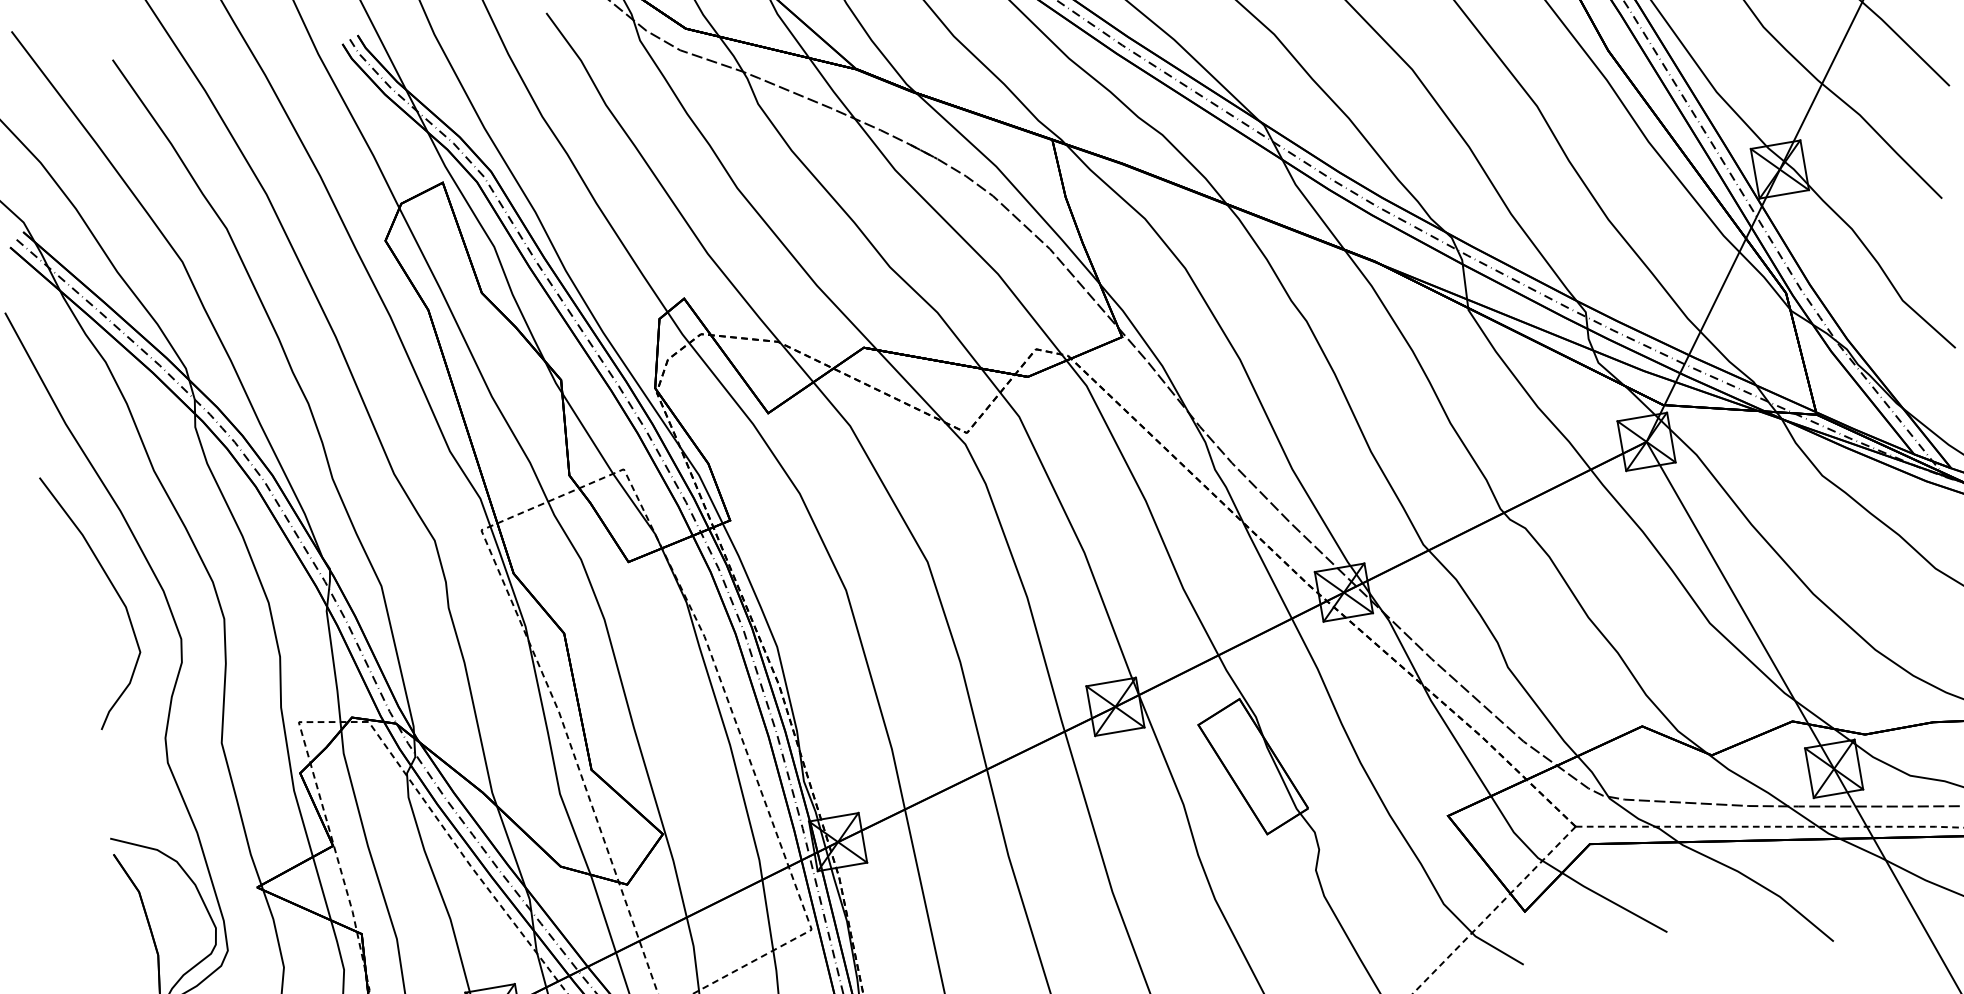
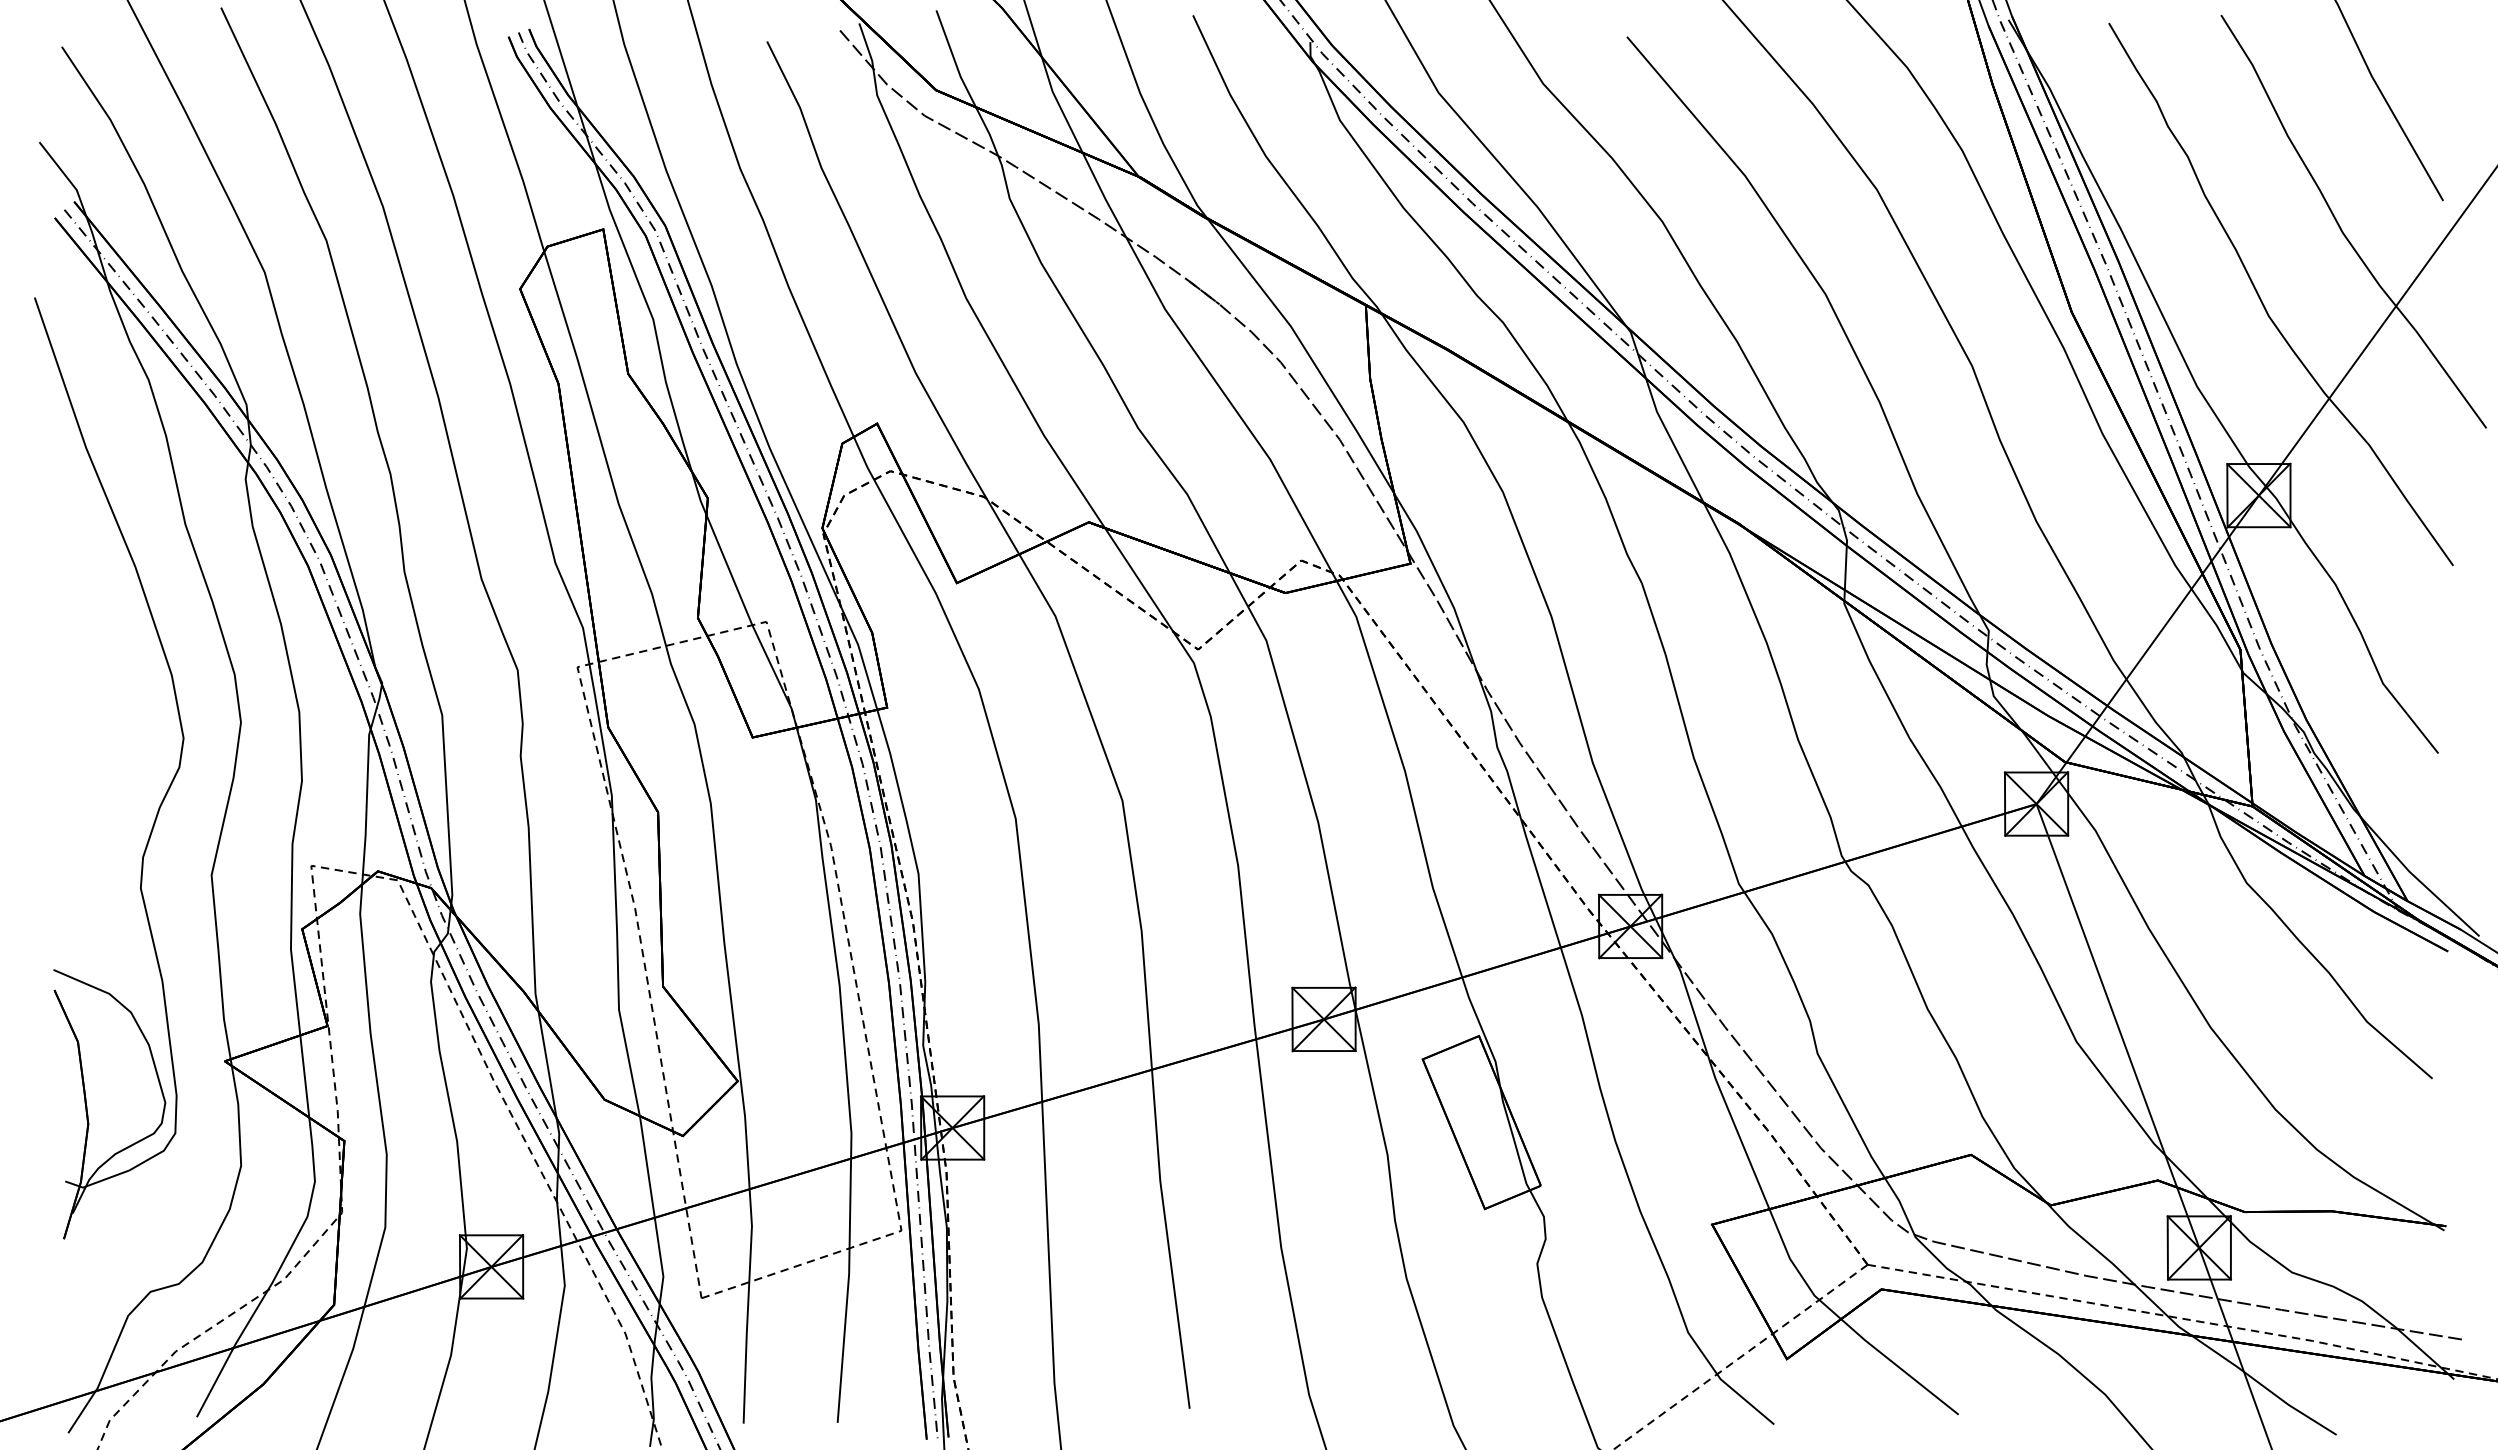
curve: (112, 586) -> (109, 658), removed

